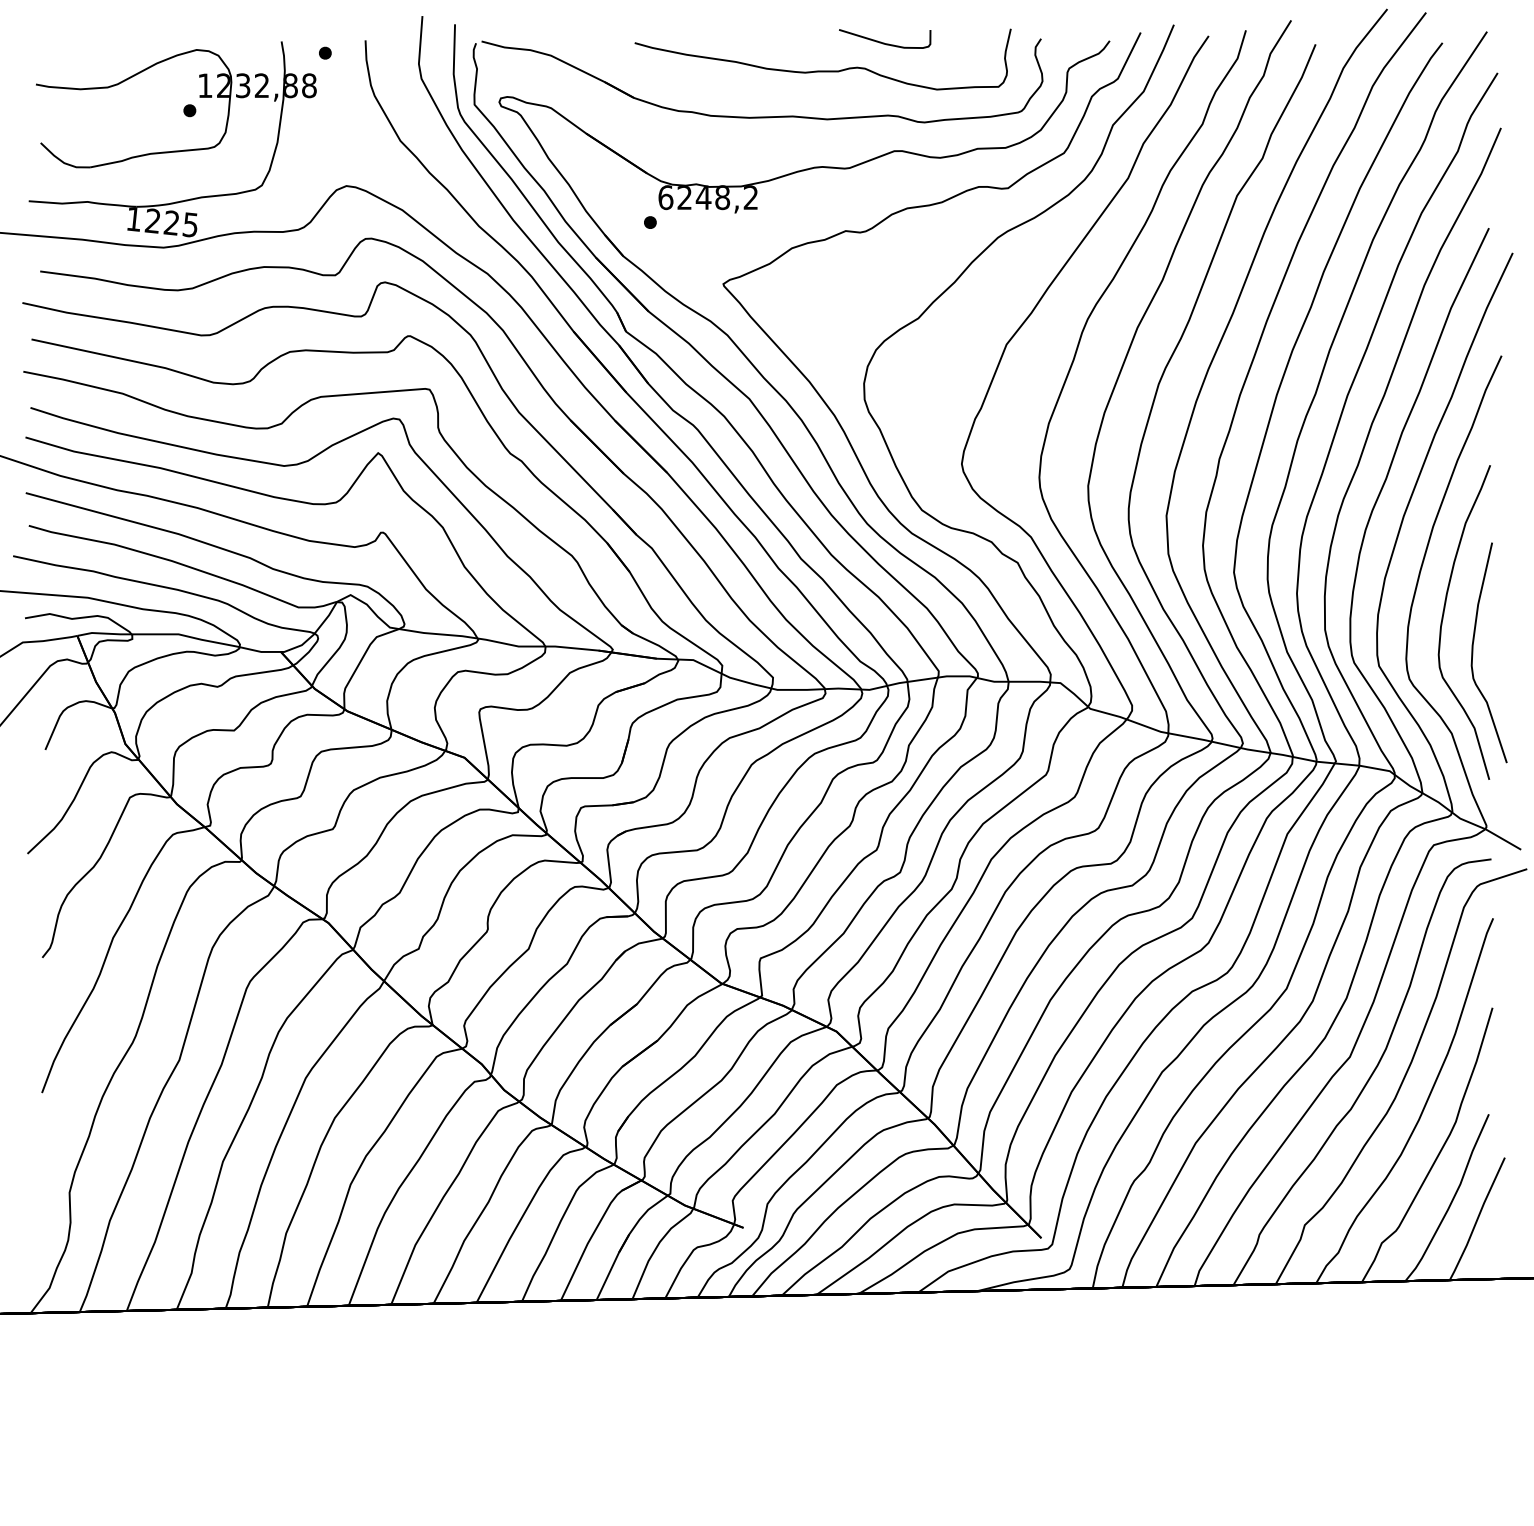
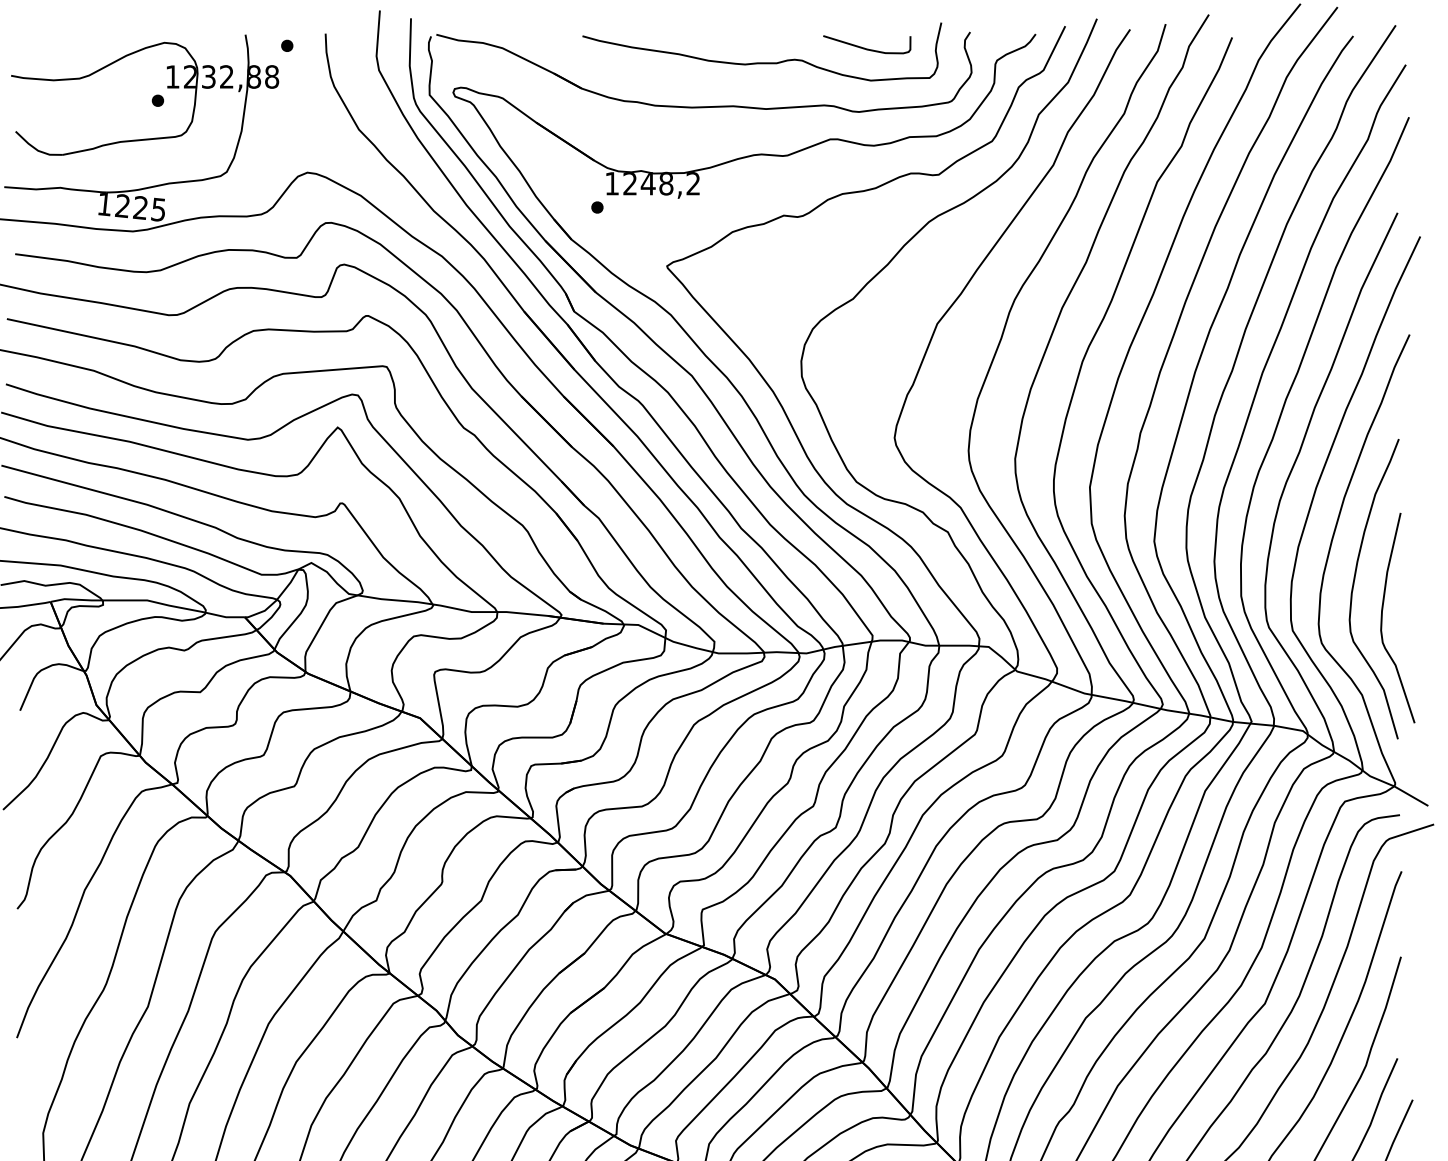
curve: (884, 42) -> (866, 48), moved
text: (665, 197) -> (611, 183), 6248,2 -> 1248,2

